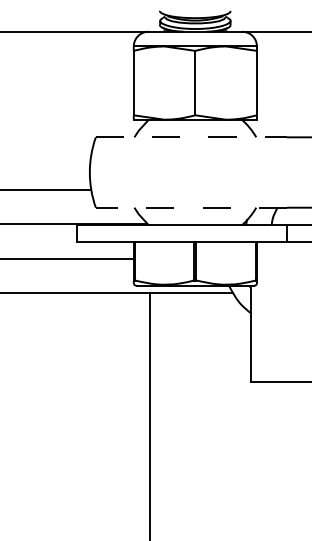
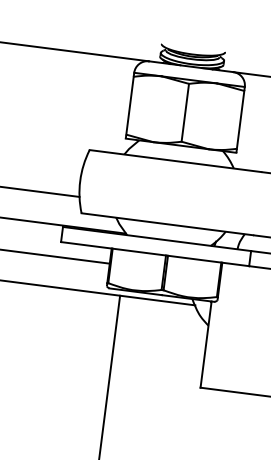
line: (191, 137) -> (175, 161), dashed -> solid
line: (191, 207) -> (167, 224), dashed -> solid

